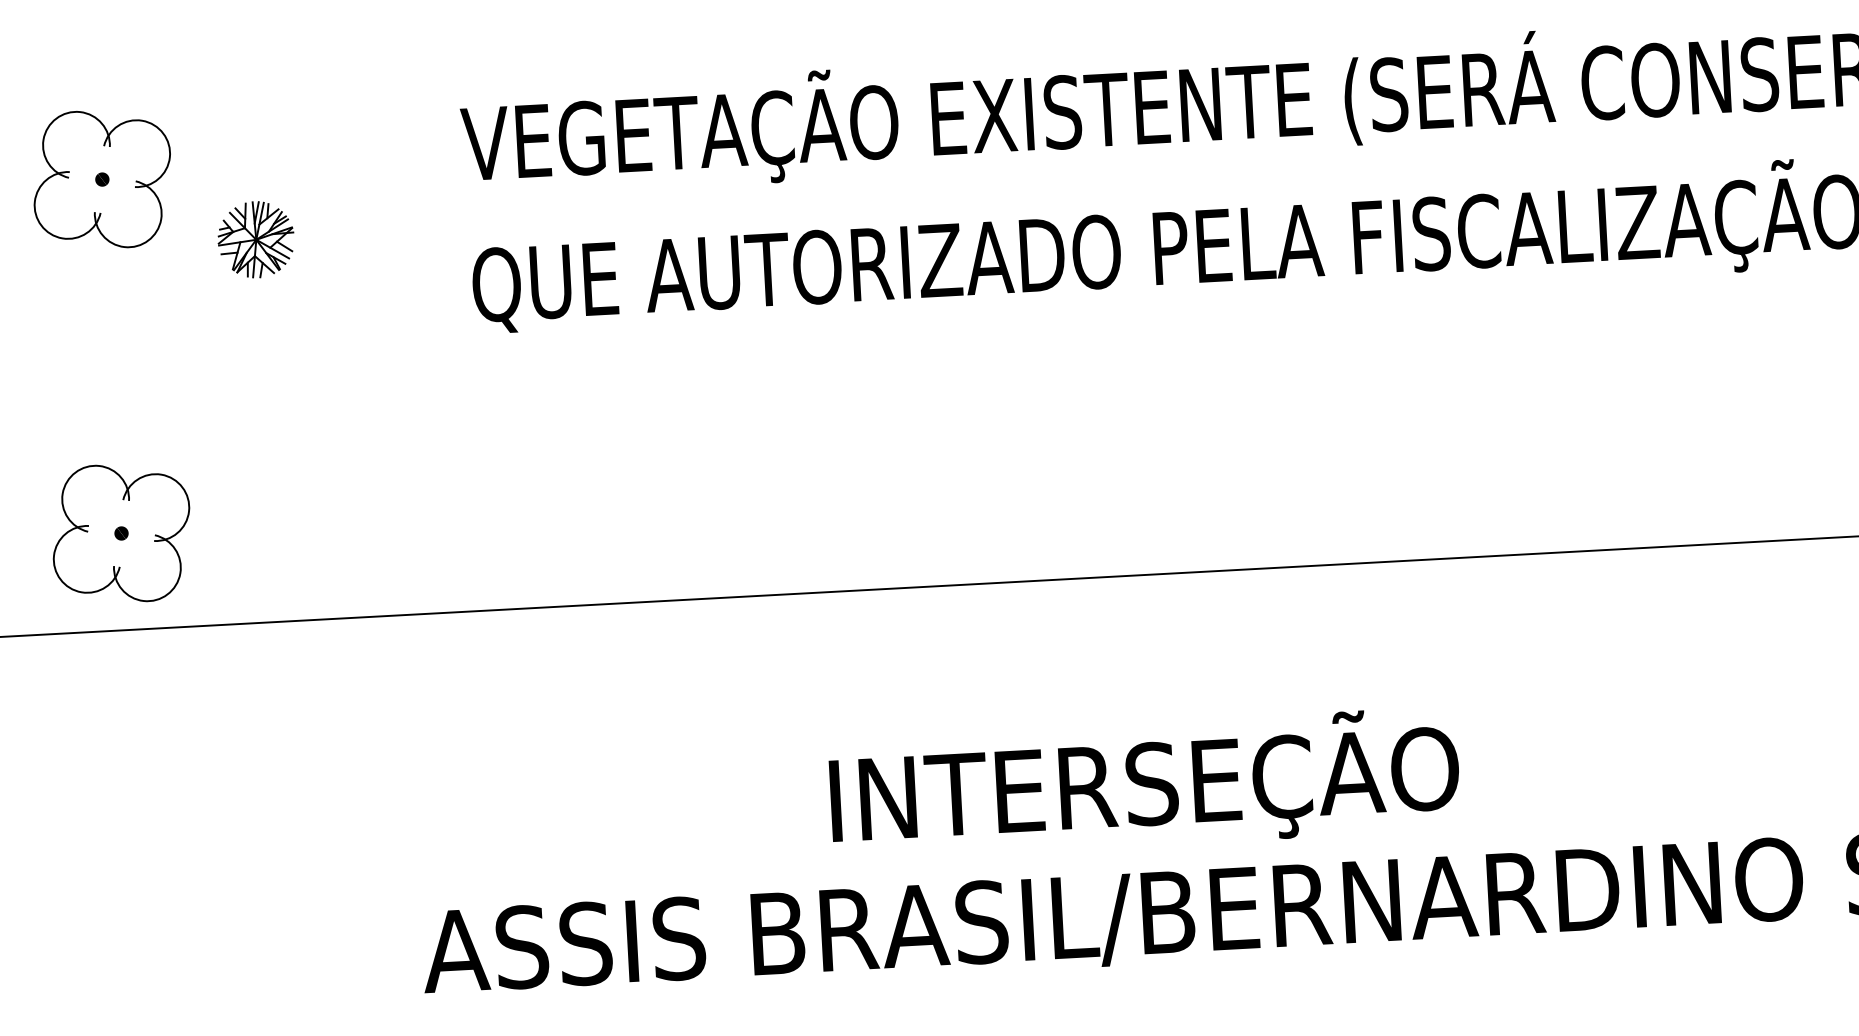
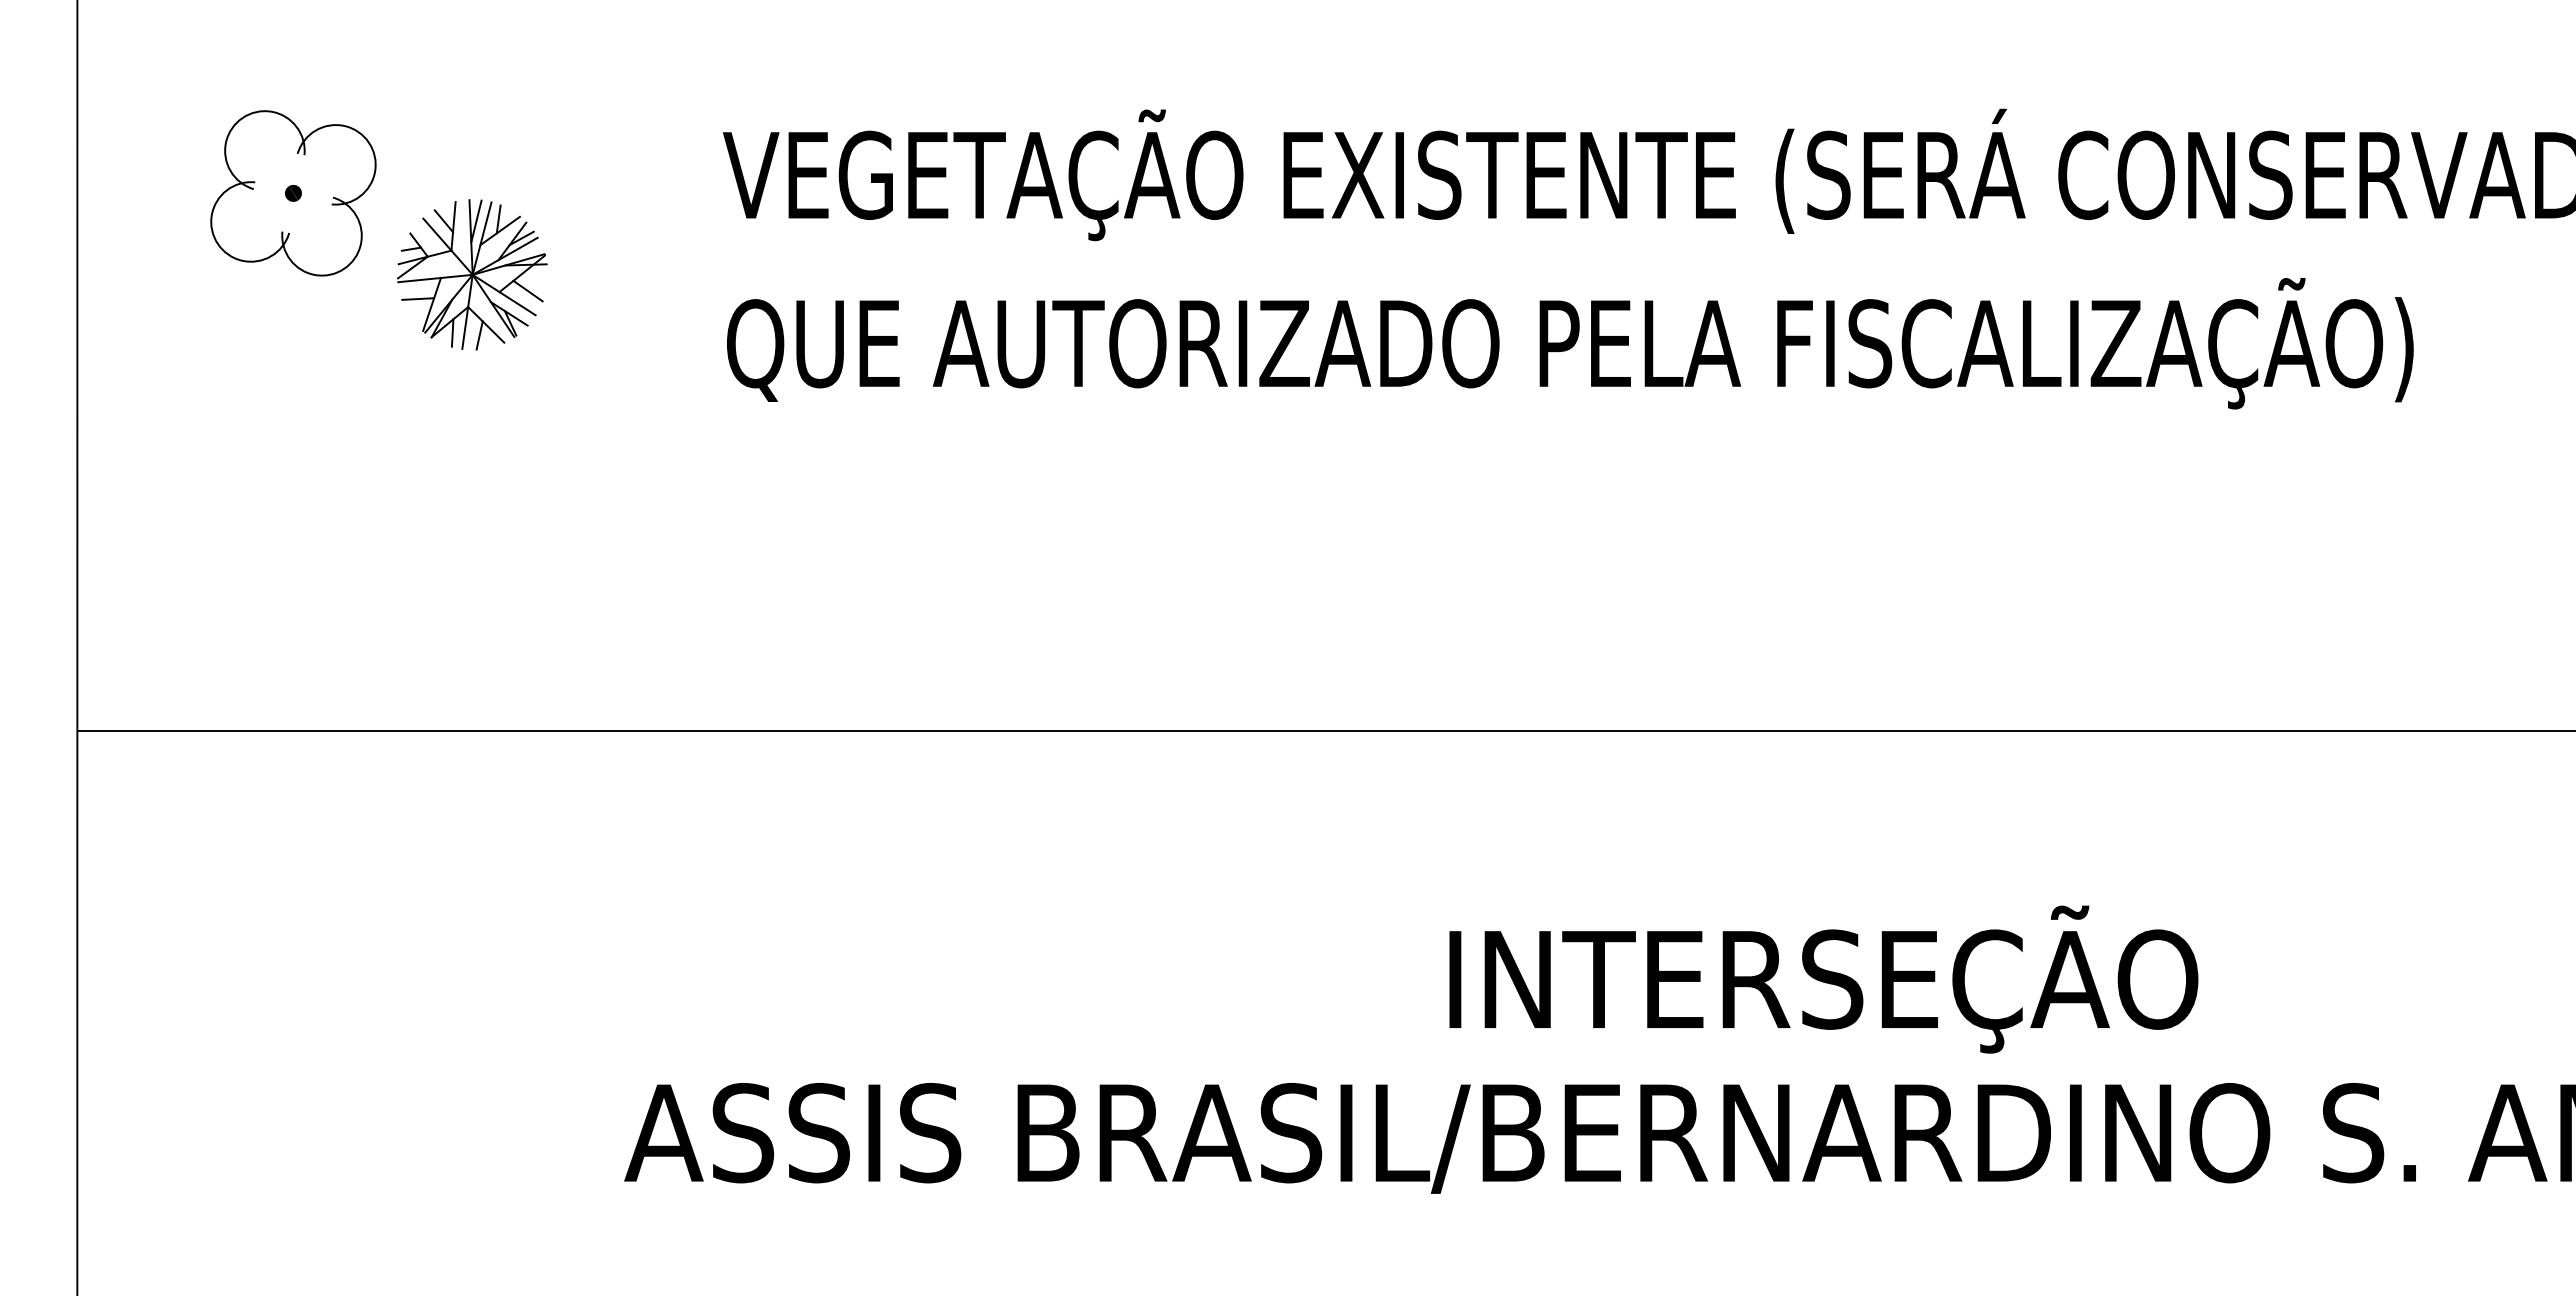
part: (256, 239) -> (472, 274), size x1.67
part: (121, 533) -> (293, 615), removed
text: (1144, 784) -> (1823, 979), moved

